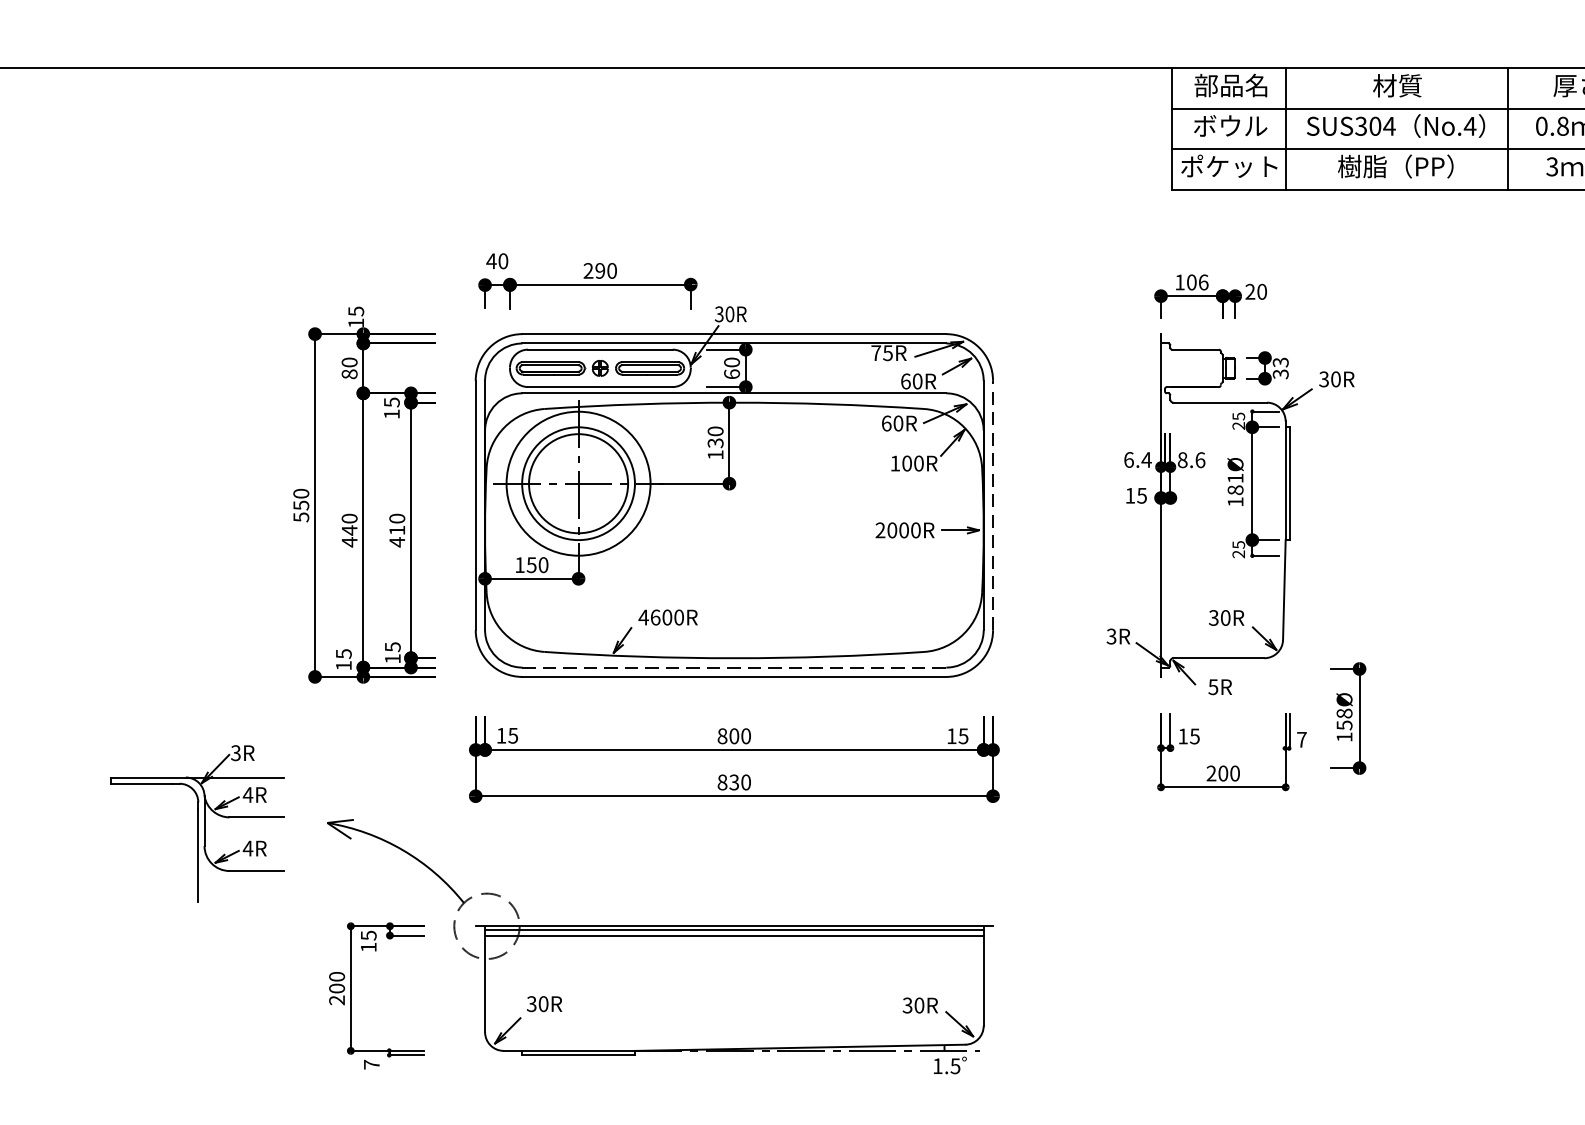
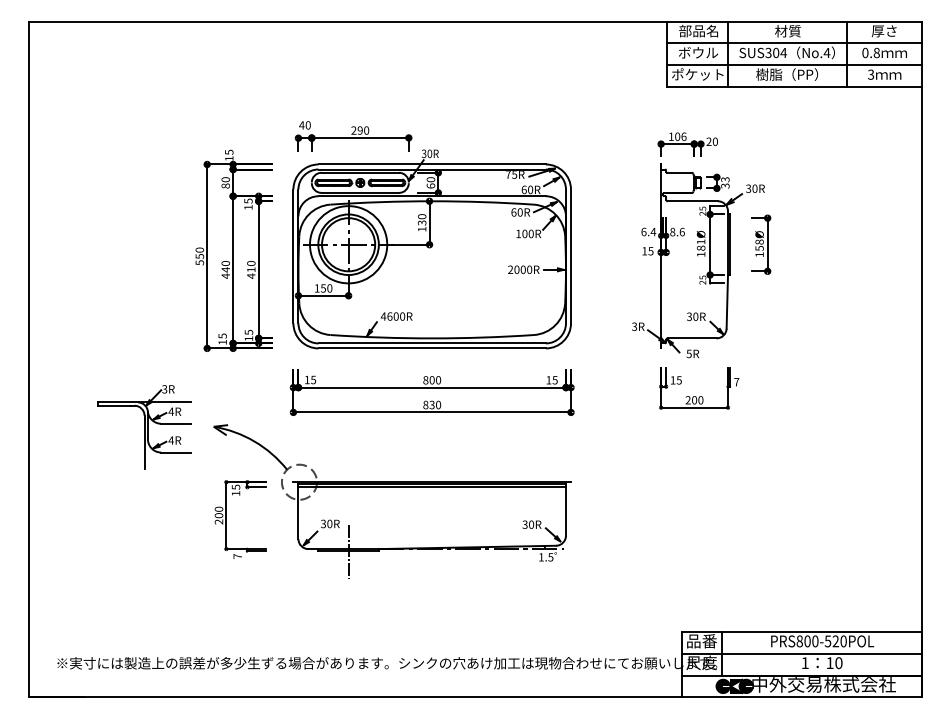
line: (993, 505) -> (571, 256), dashed -> solid
line: (734, 667) -> (432, 343), dashed -> solid
part: (1348, 718) -> (761, 244), moved
line: (578, 1055) -> (348, 551), added

